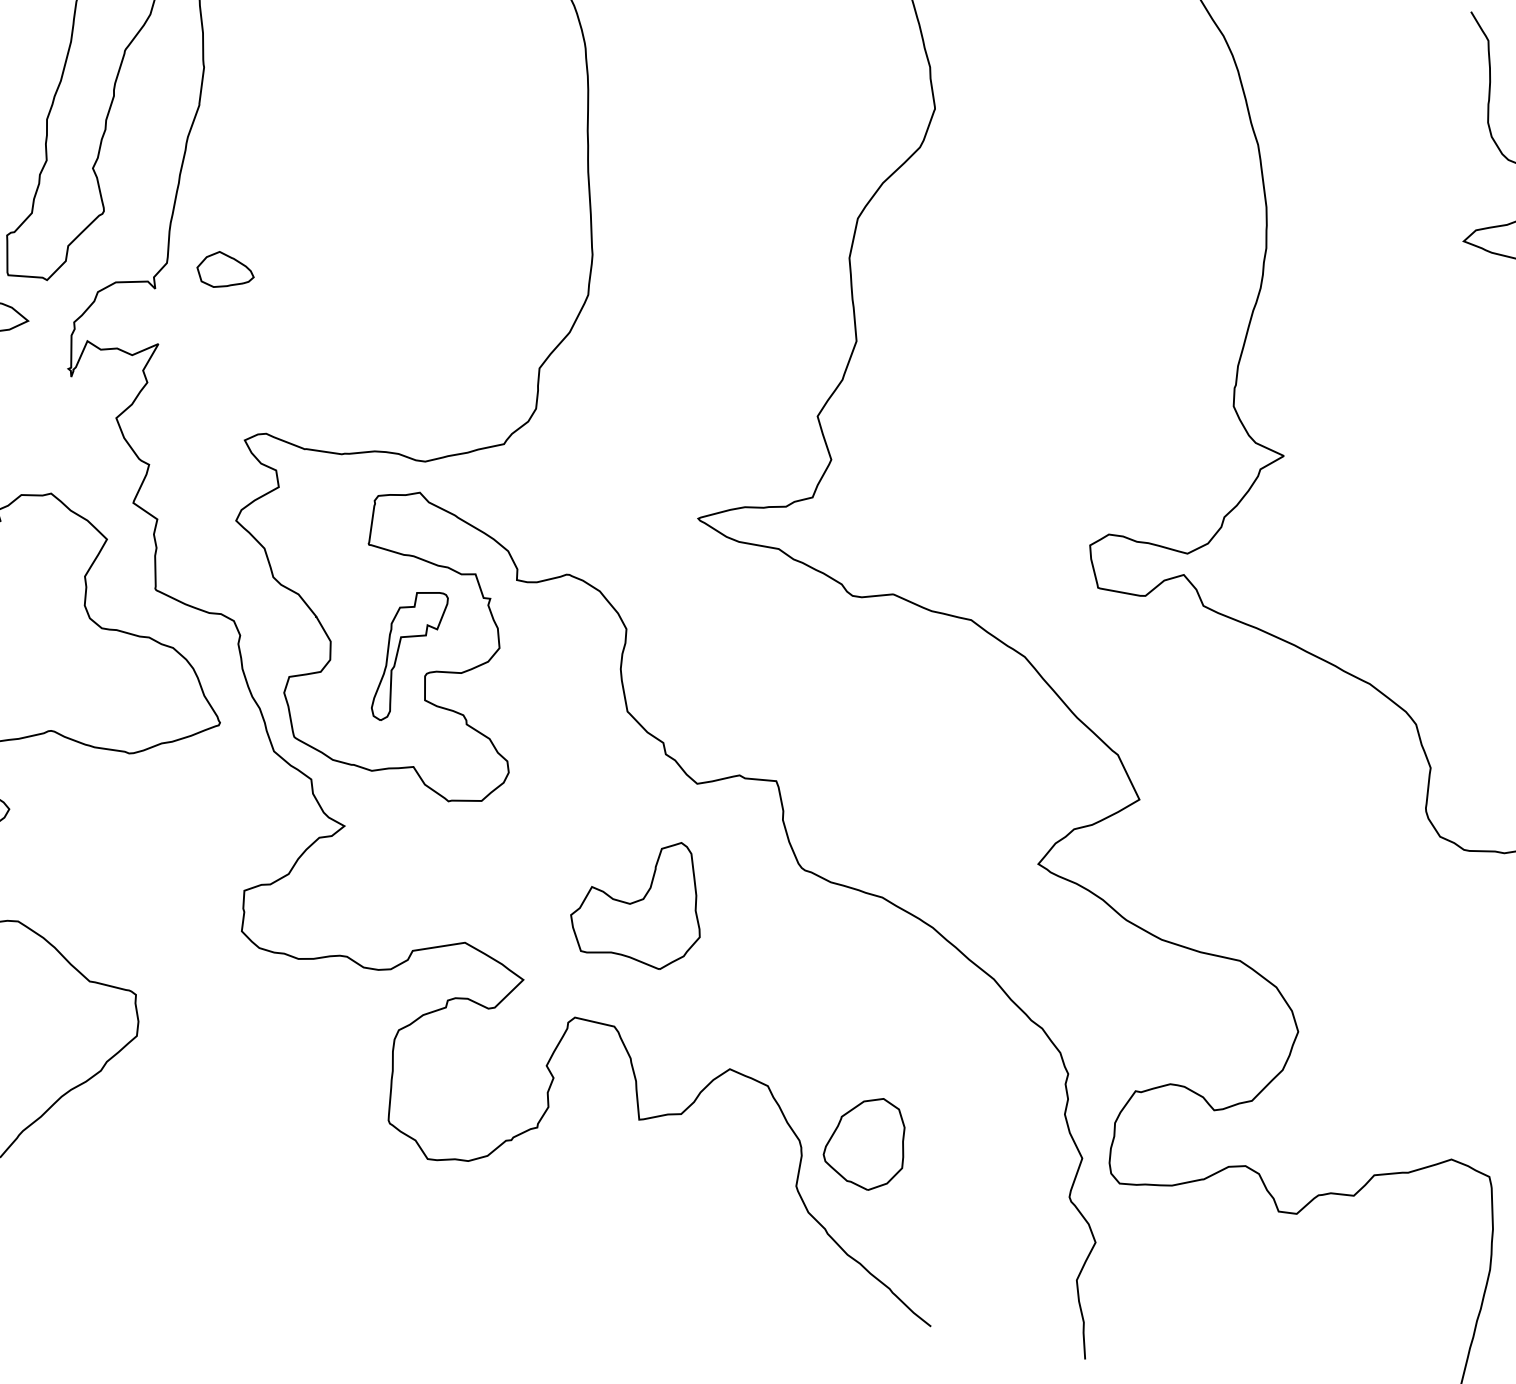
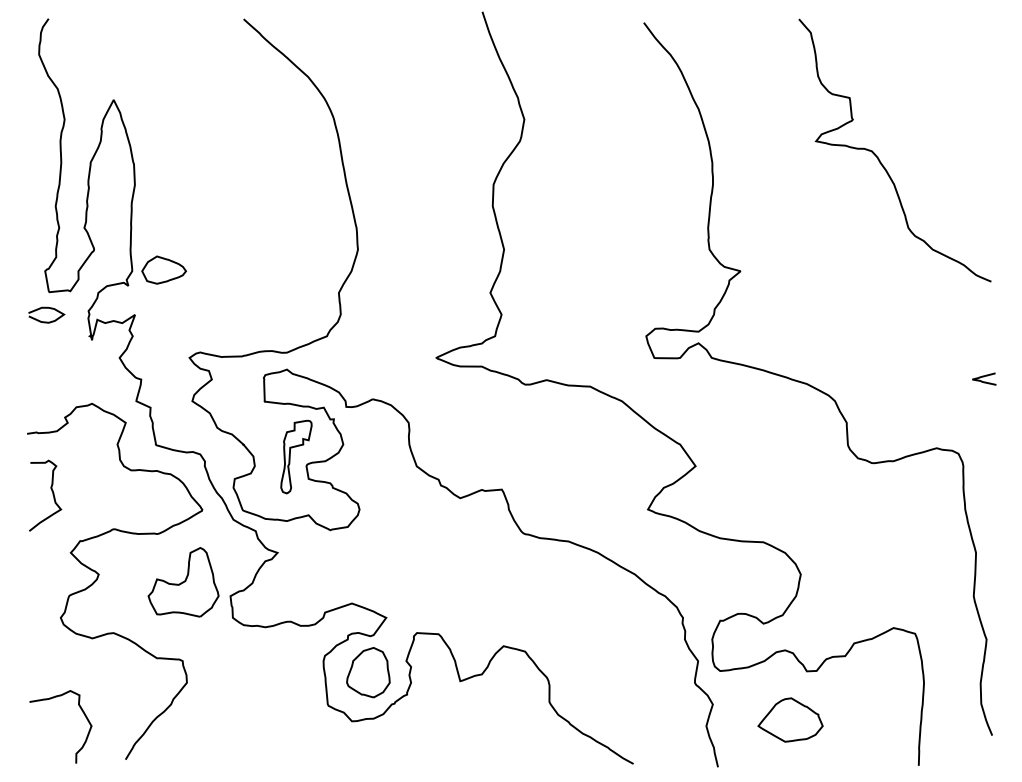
part: (224, 269) -> (163, 269), size x1.43
part: (639, 901) -> (183, 582), moved
part: (866, 1142) -> (368, 672), moved
part: (1233, 1294) -> (790, 719), added

